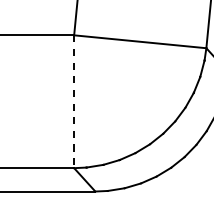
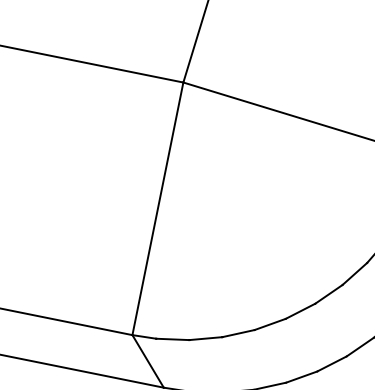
line: (74, 102) -> (158, 210), dashed -> solid

